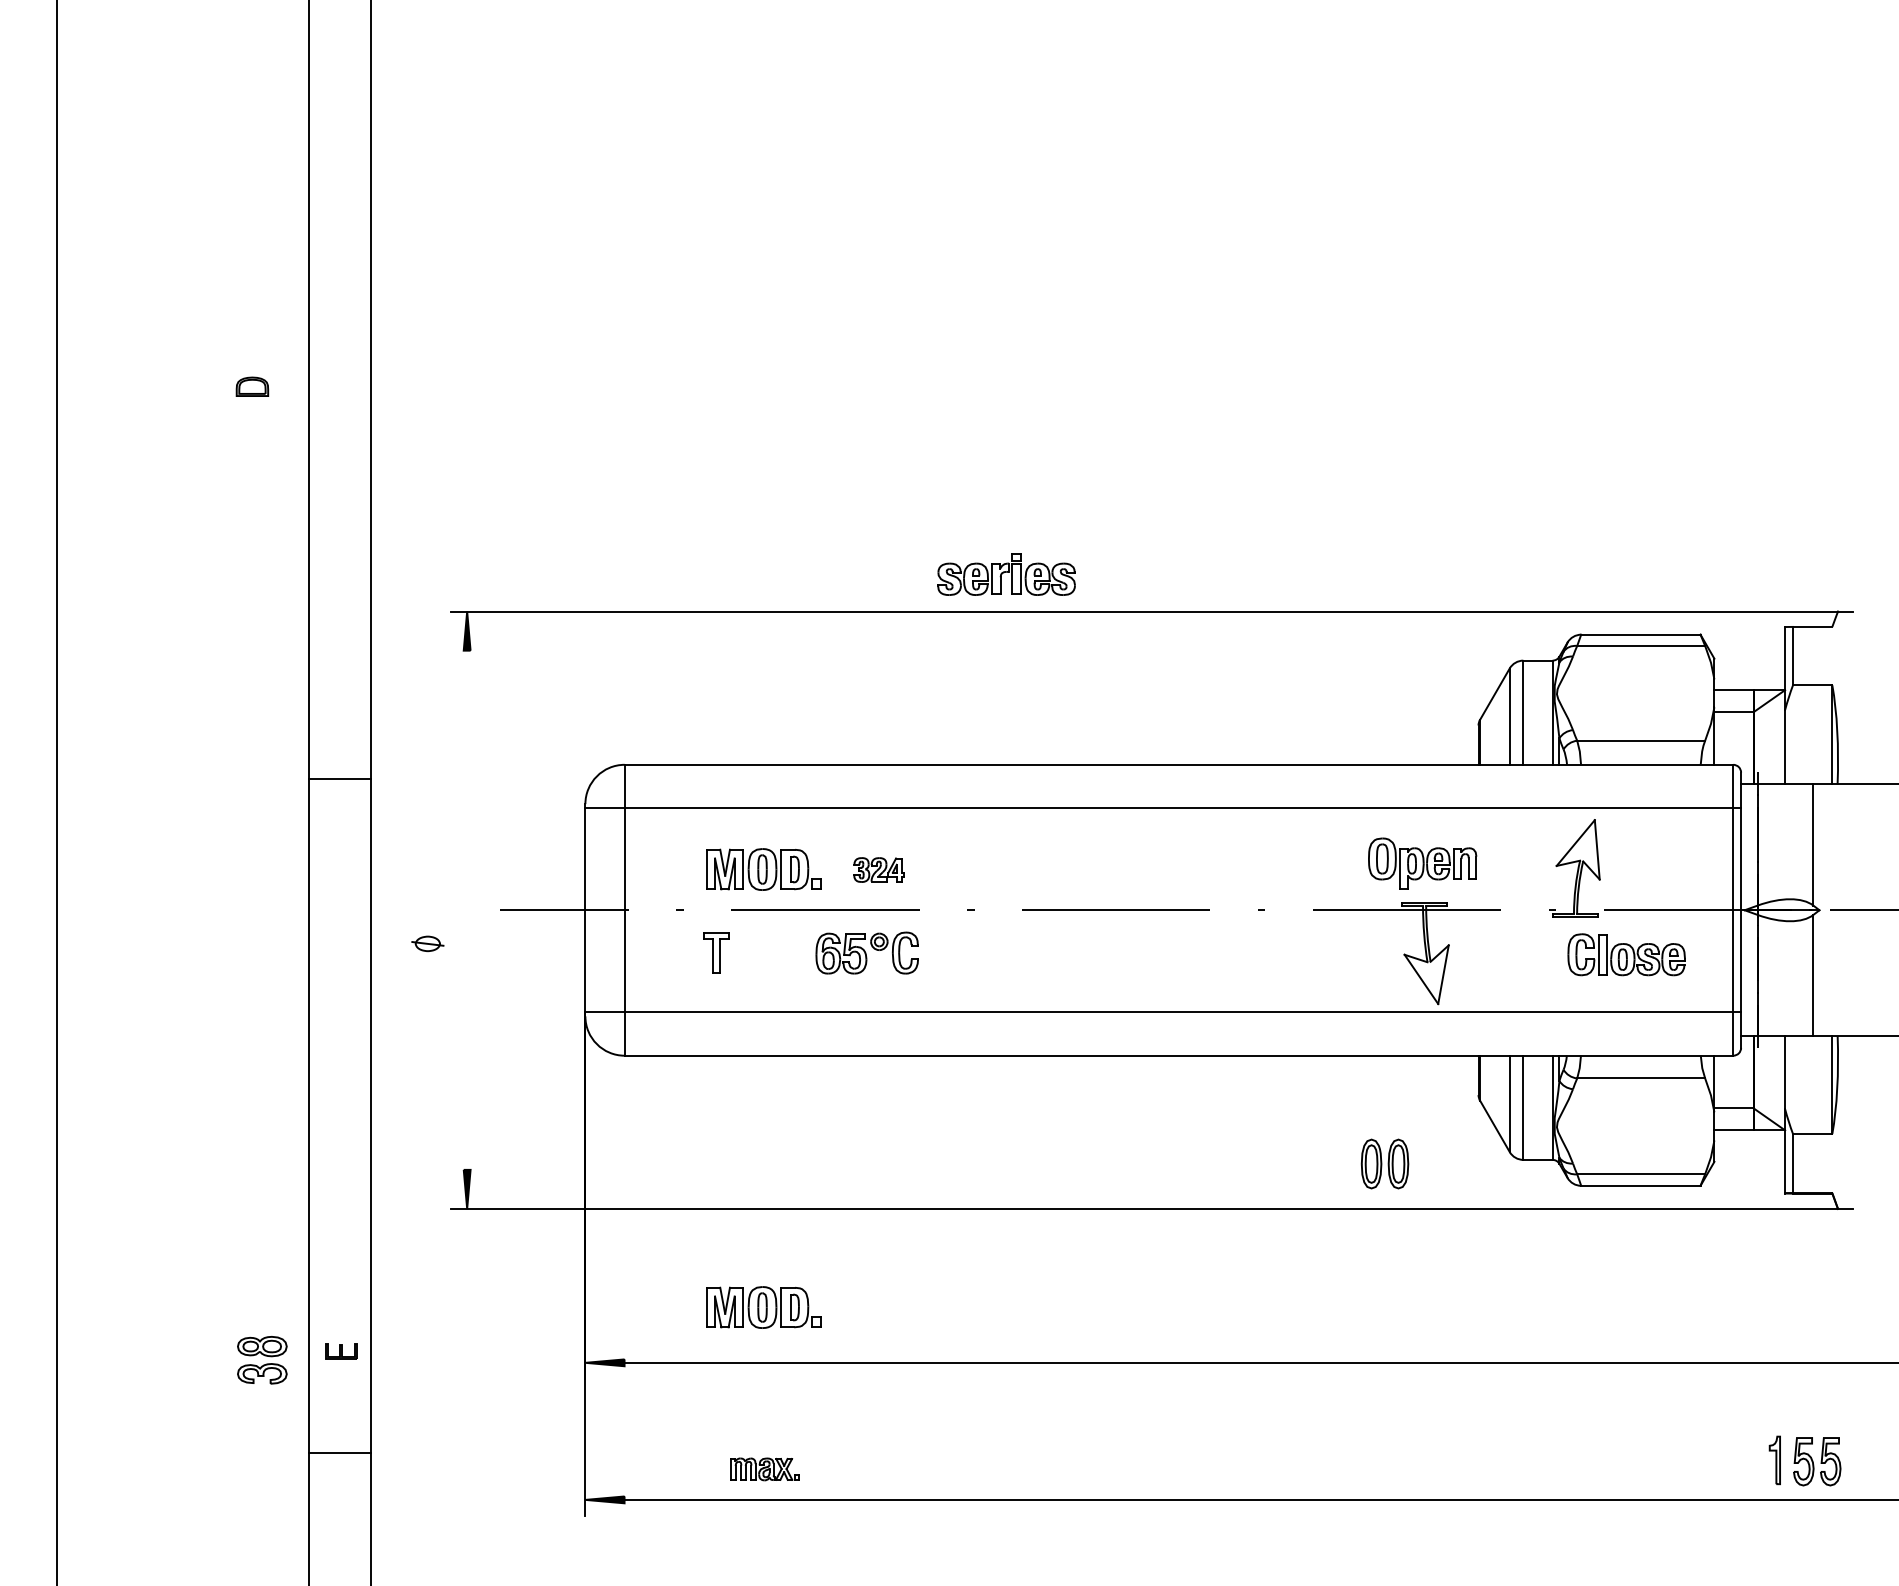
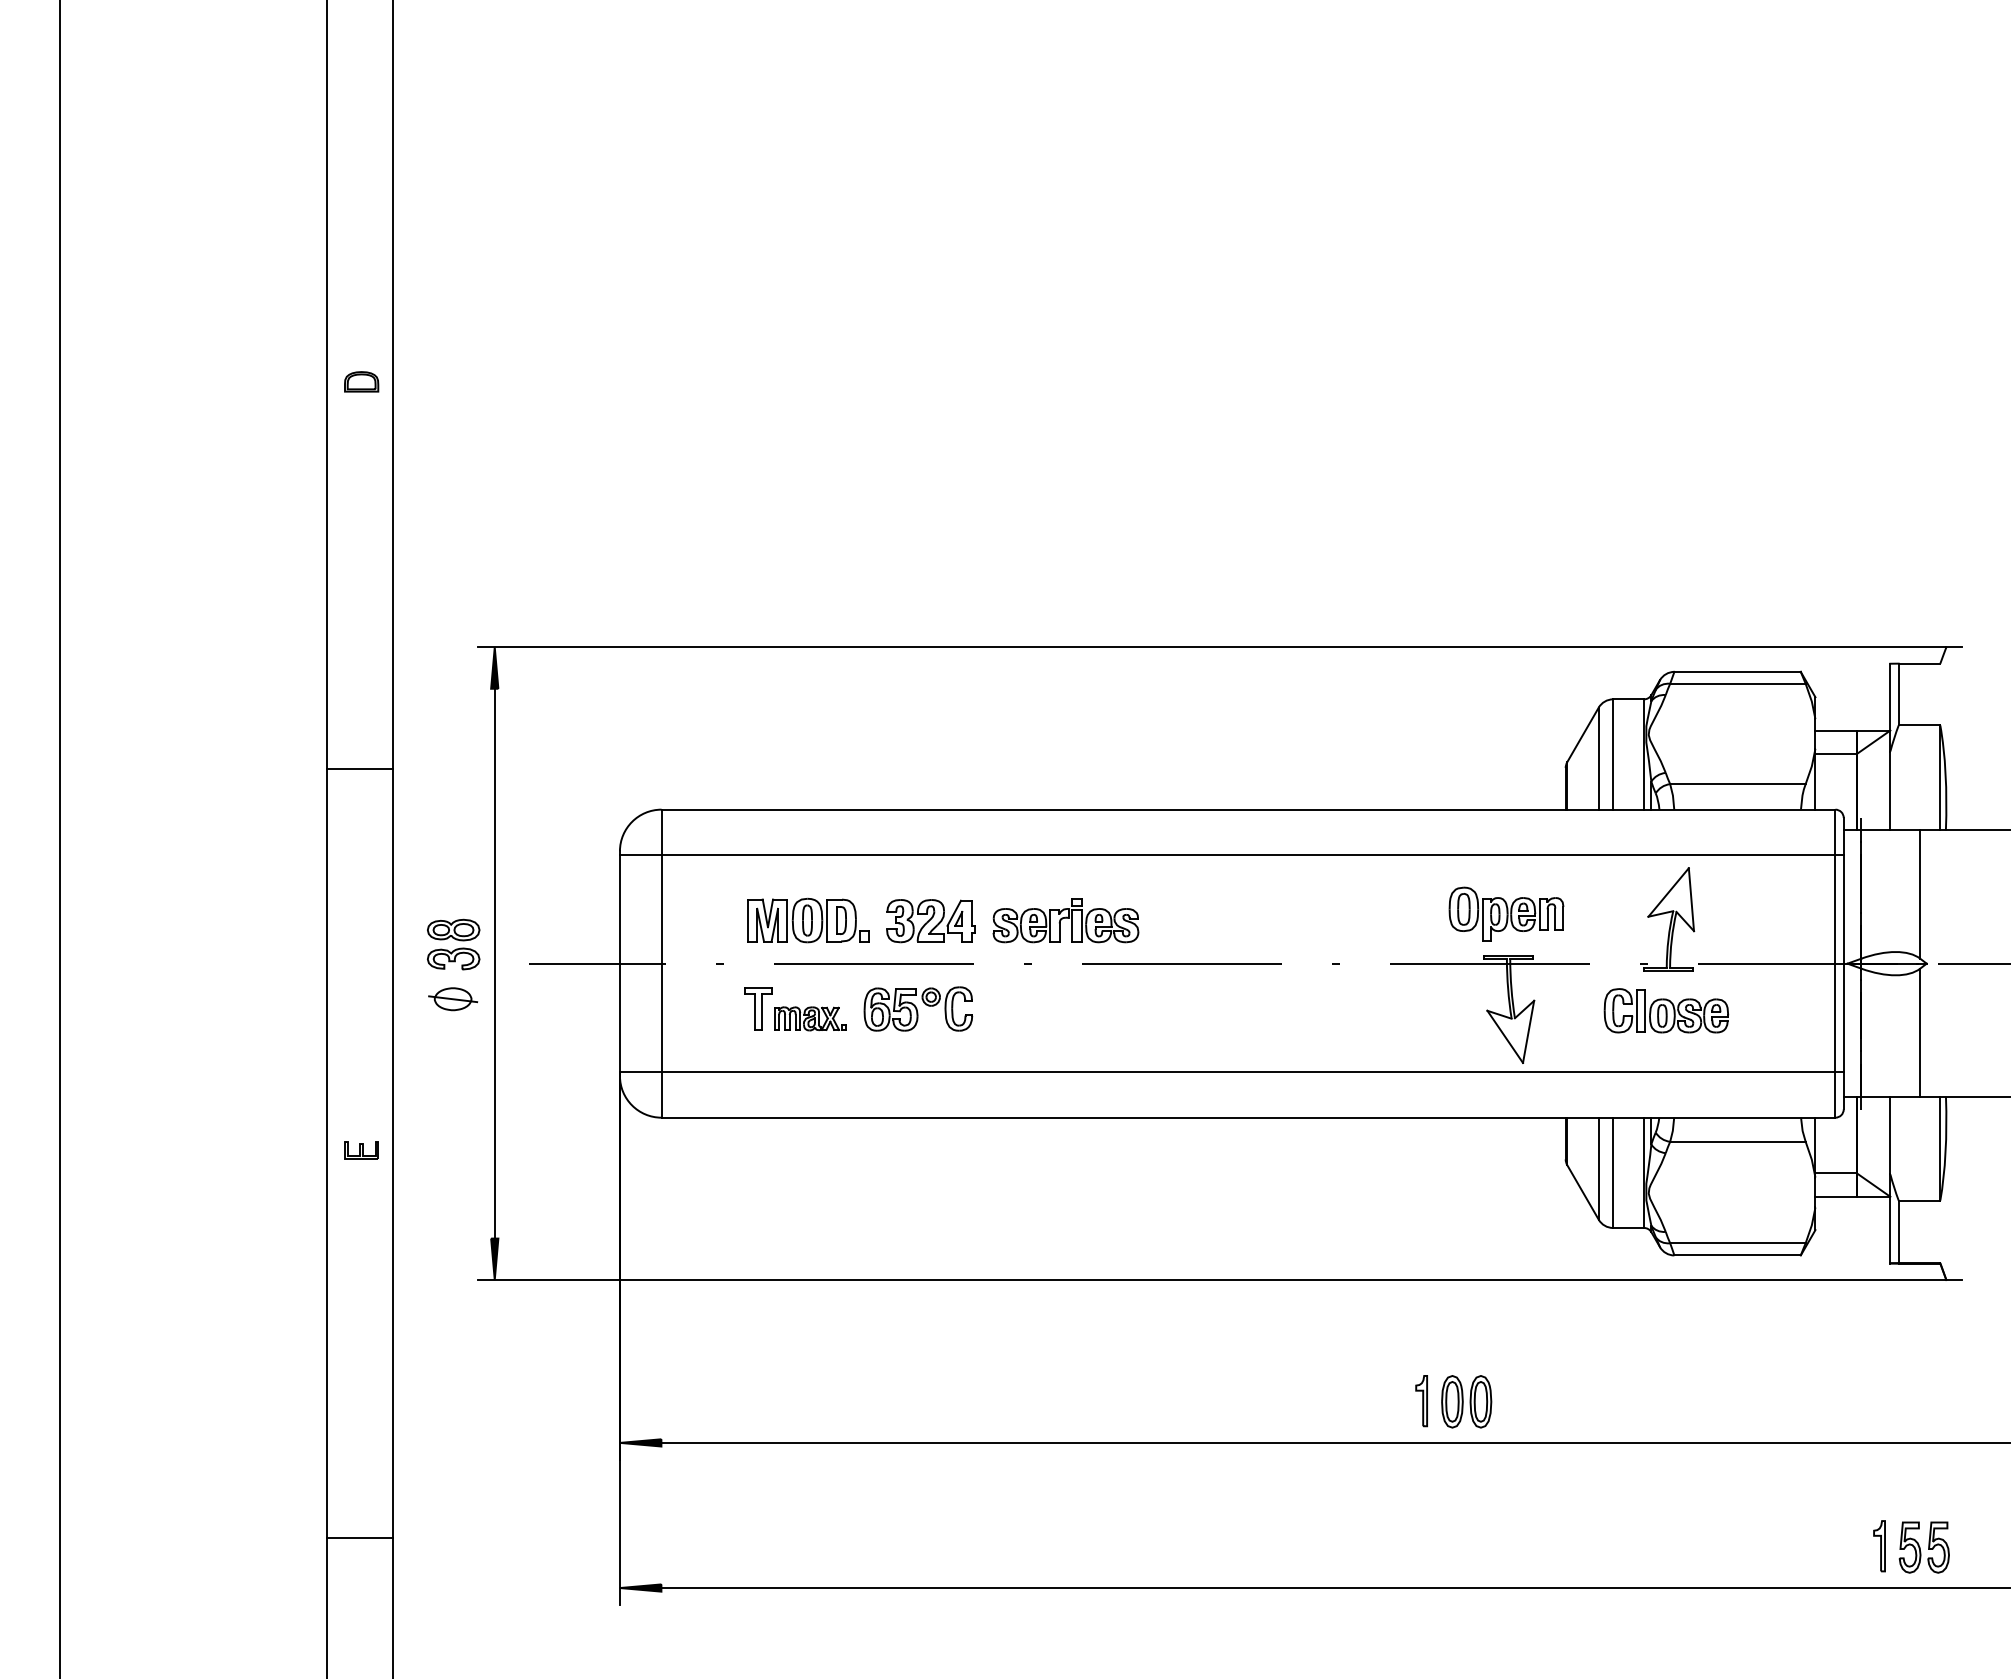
part: (252, 386) -> (361, 381), moved
part: (1006, 574) -> (1065, 920), moved
line: (339, 778) -> (359, 769), moved
part: (878, 869) -> (930, 920), size x1.67
line: (467, 909) -> (495, 962), added
part: (427, 943) -> (452, 998), size x1.43
part: (1626, 954) -> (1666, 1010), moved
part: (1384, 1163) -> (1466, 1401), moved
part: (763, 1307) -> (808, 1384), removed
part: (1342, 1322) -> (1421, 1400), added
part: (341, 1351) -> (361, 1150), moved
part: (262, 1360) -> (453, 944), moved
part: (764, 1469) -> (809, 1018), moved

